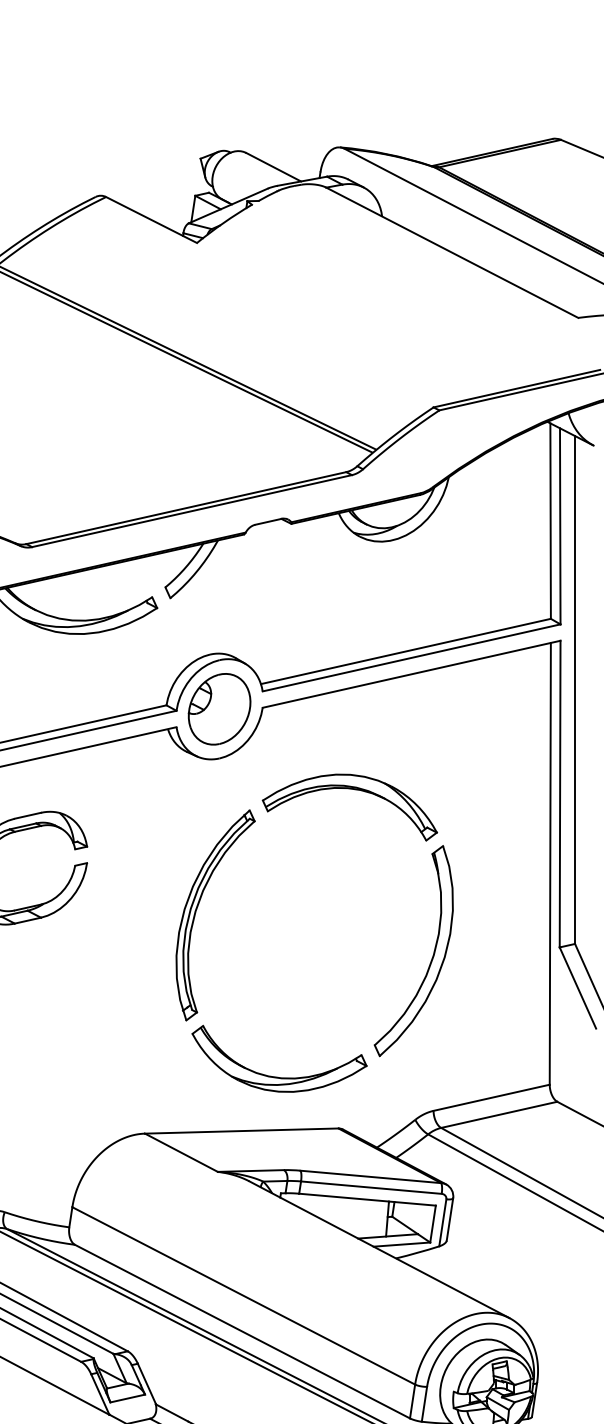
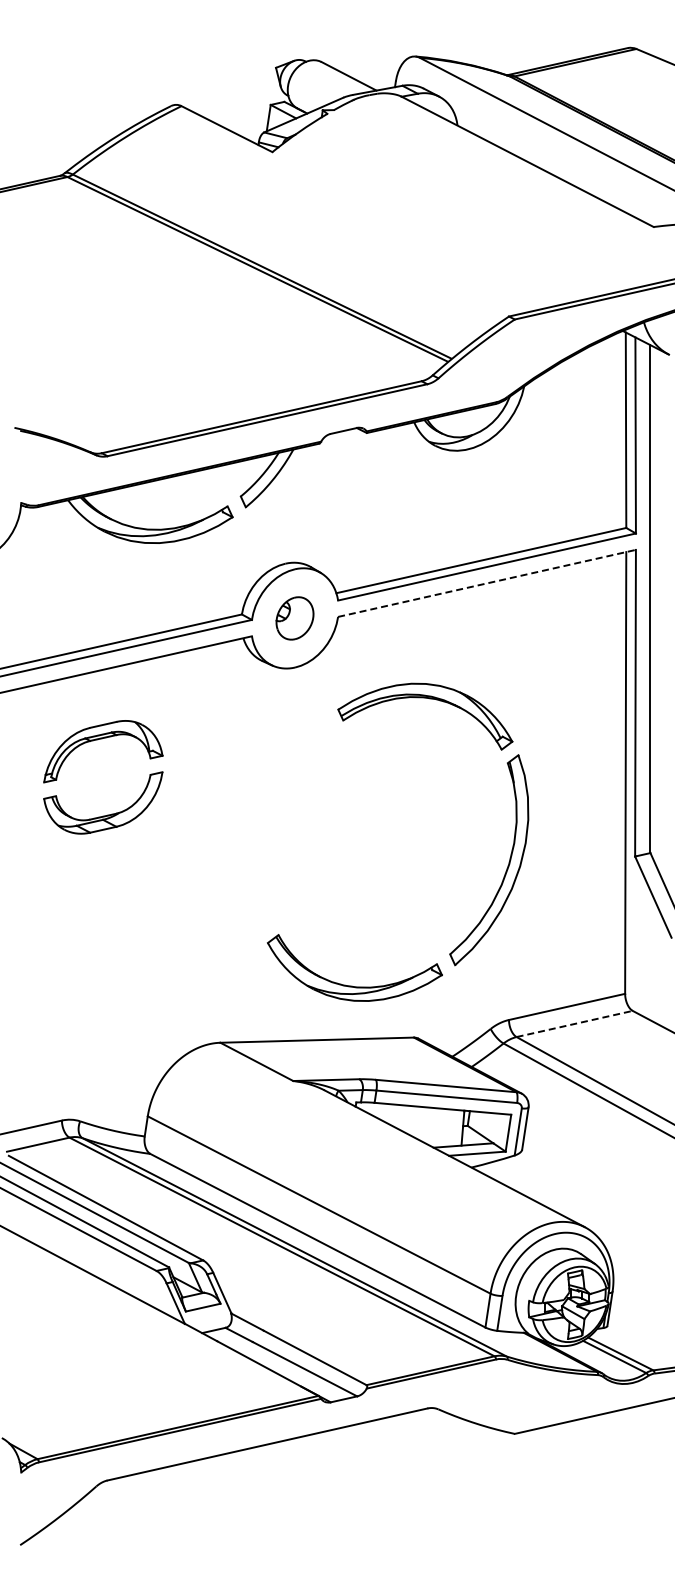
line: (412, 674) -> (487, 583), solid -> dashed
part: (219, 709) -> (294, 618), size x0.6
part: (198, 908) -> (273, 817), removed
line: (499, 1114) -> (574, 1023), solid -> dashed

